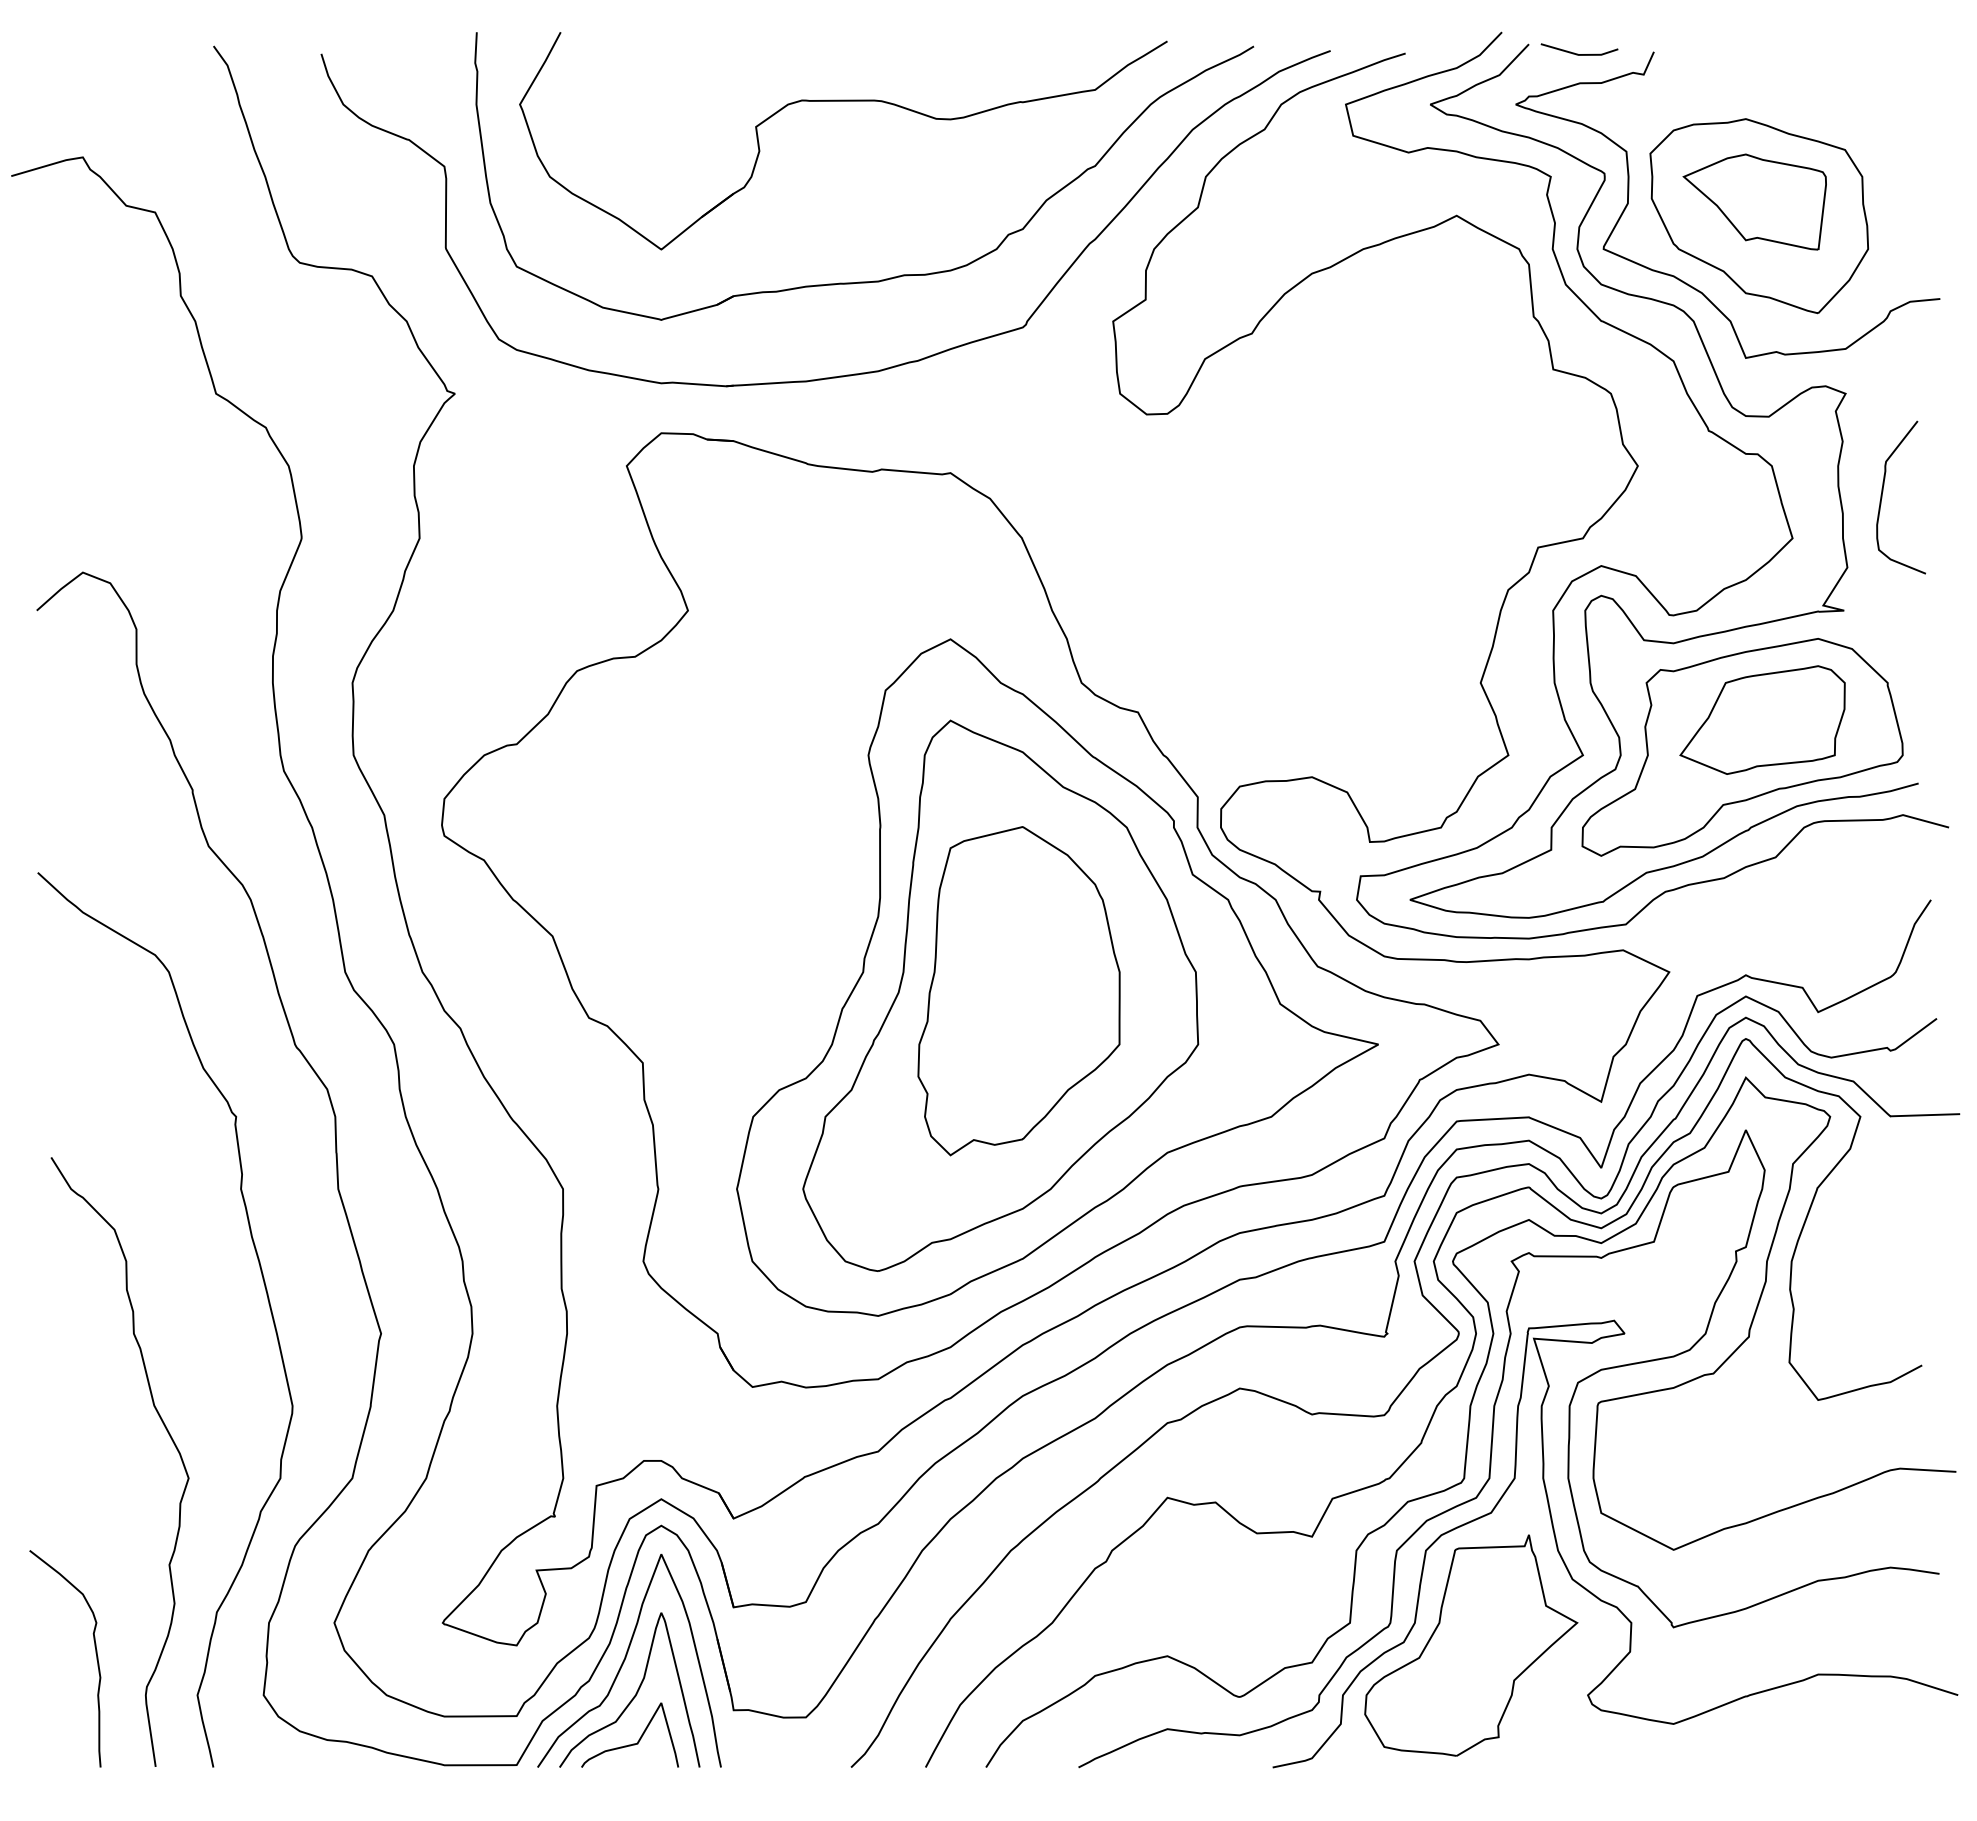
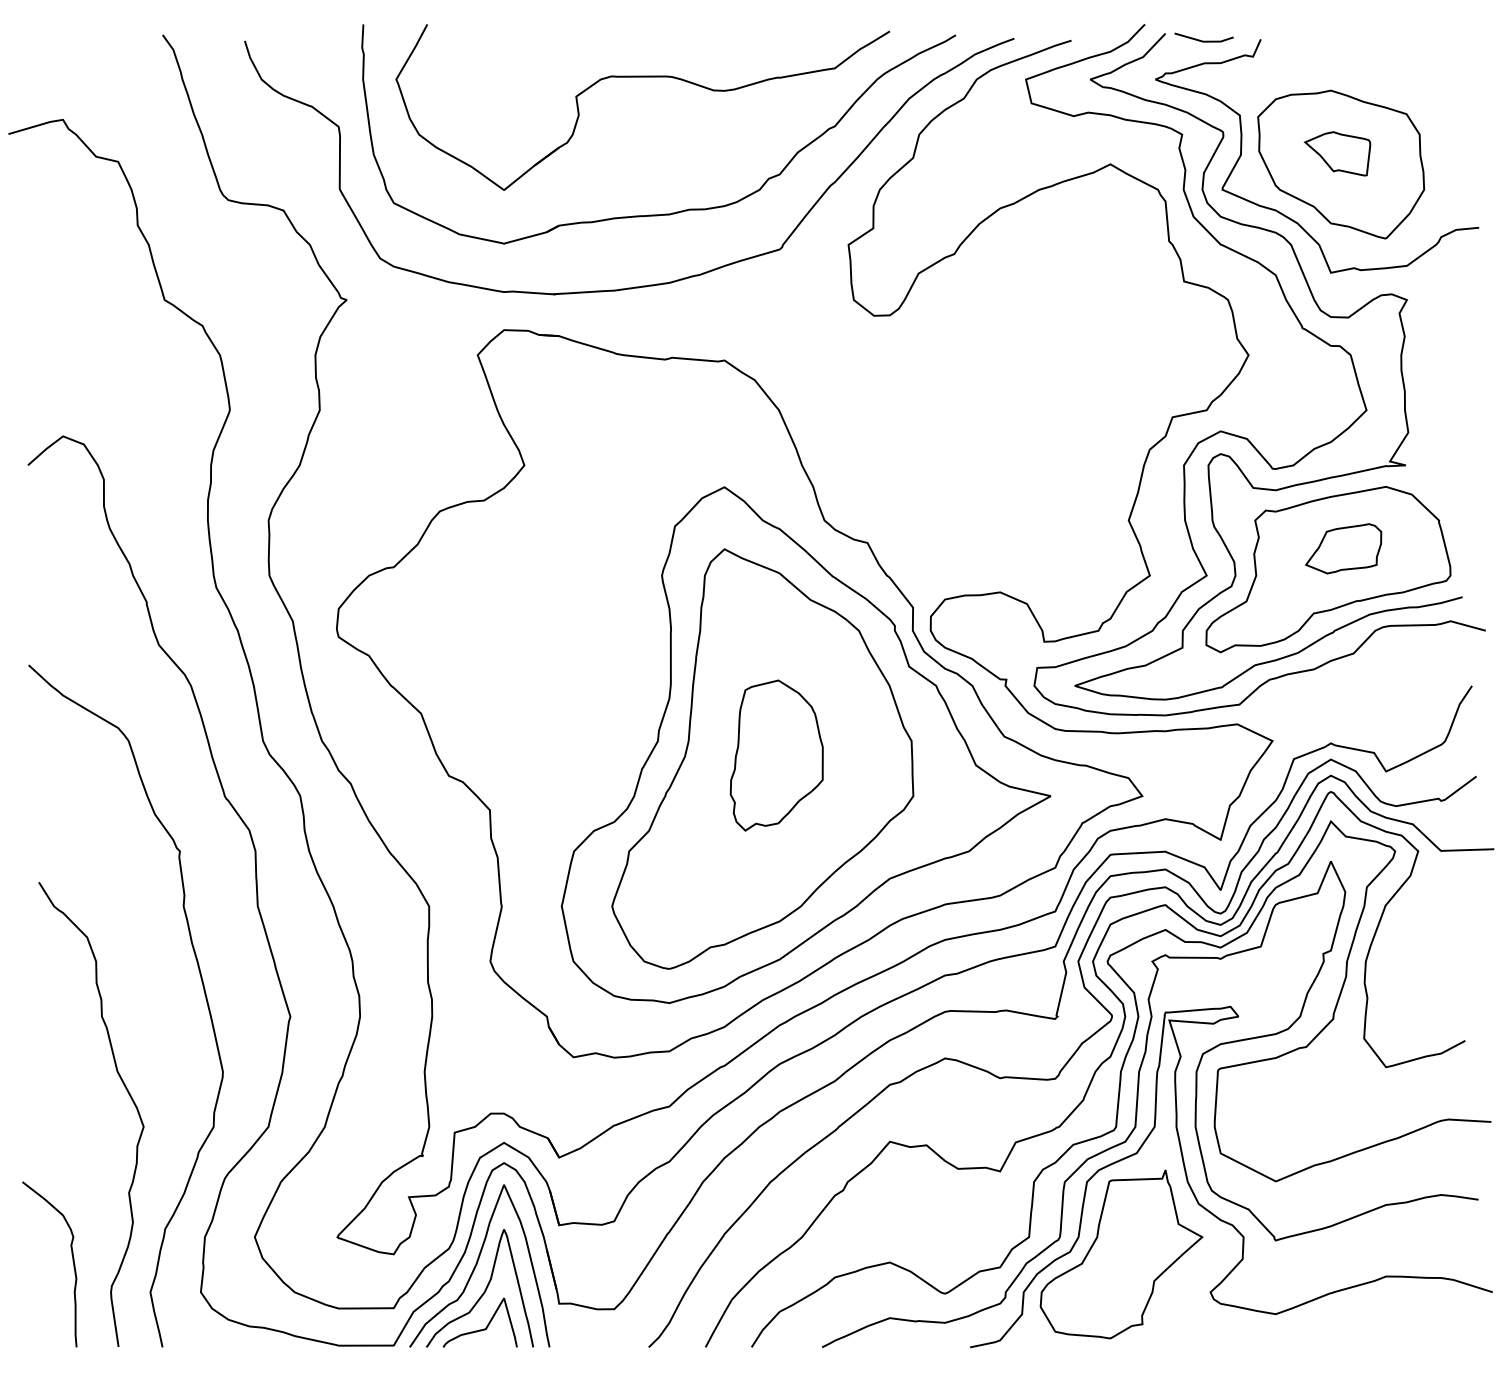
part: (1754, 201) -> (1337, 153), size x0.6
curve: (1882, 497) -> (1435, 379), removed
part: (1762, 719) -> (1343, 548), size x0.6
part: (1018, 991) -> (776, 755), size x0.6

